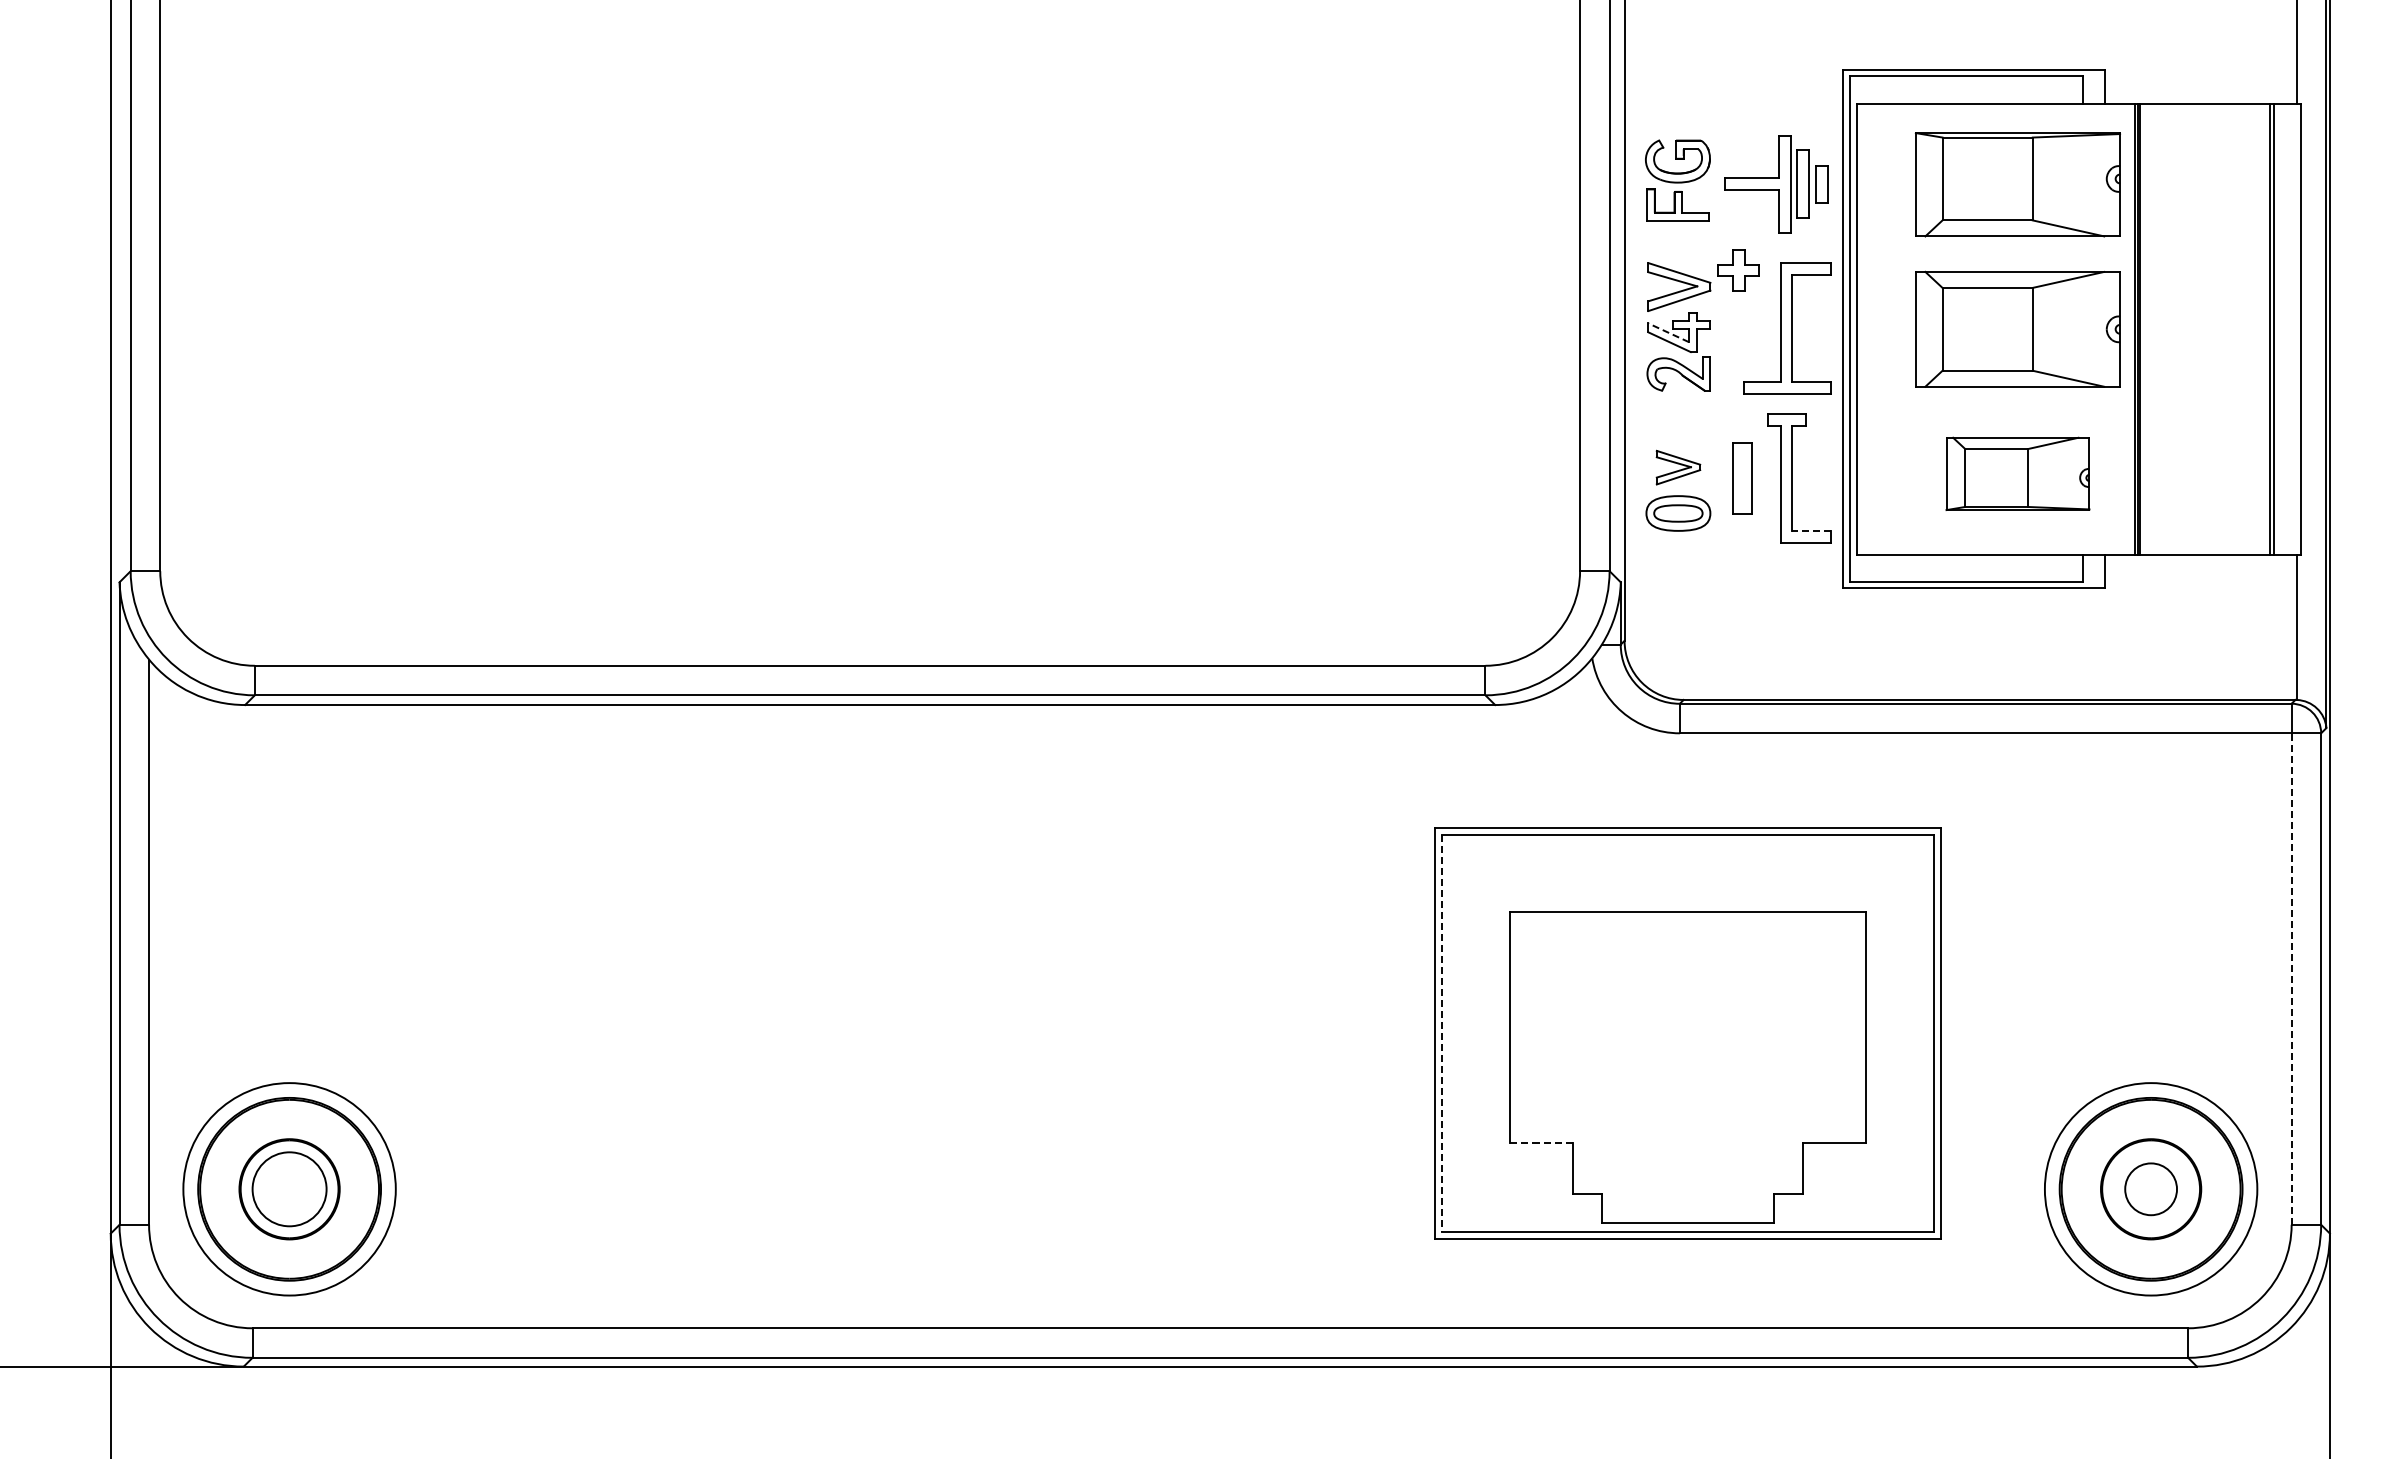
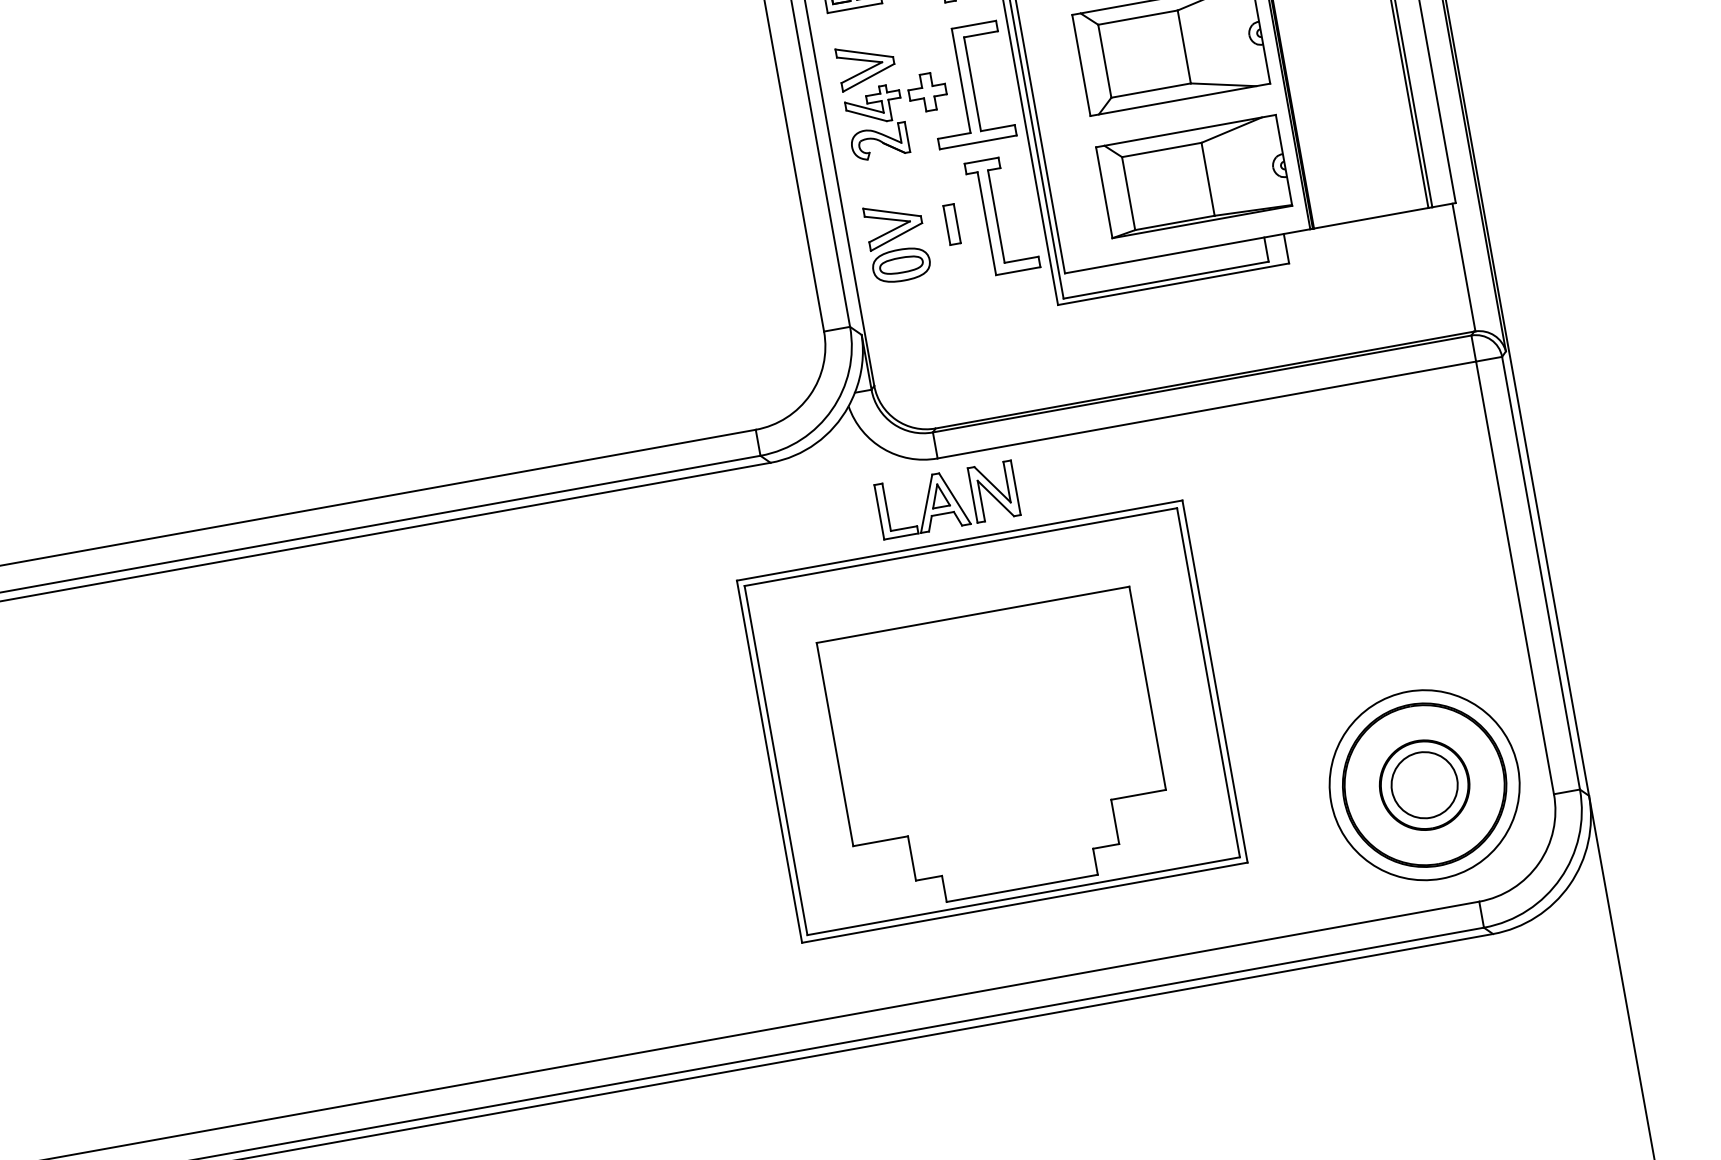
part: (1738, 270) -> (927, 92), moved
line: (1668, 332) -> (864, 107), dashed -> solid
part: (1678, 467) -> (894, 224), size x1.43
part: (2017, 473) -> (1193, 176), size x1.43
part: (1741, 478) -> (951, 224), size x0.62
line: (1811, 531) -> (1021, 259), dashed -> solid
part: (1682, 781) -> (947, 500), added
line: (2291, 979) -> (1515, 578), dashed -> solid
line: (1442, 1034) -> (776, 761), dashed -> solid
line: (1540, 1143) -> (879, 841), dashed -> solid
circle: (2151, 1189) -> (1425, 785), size x1.43

